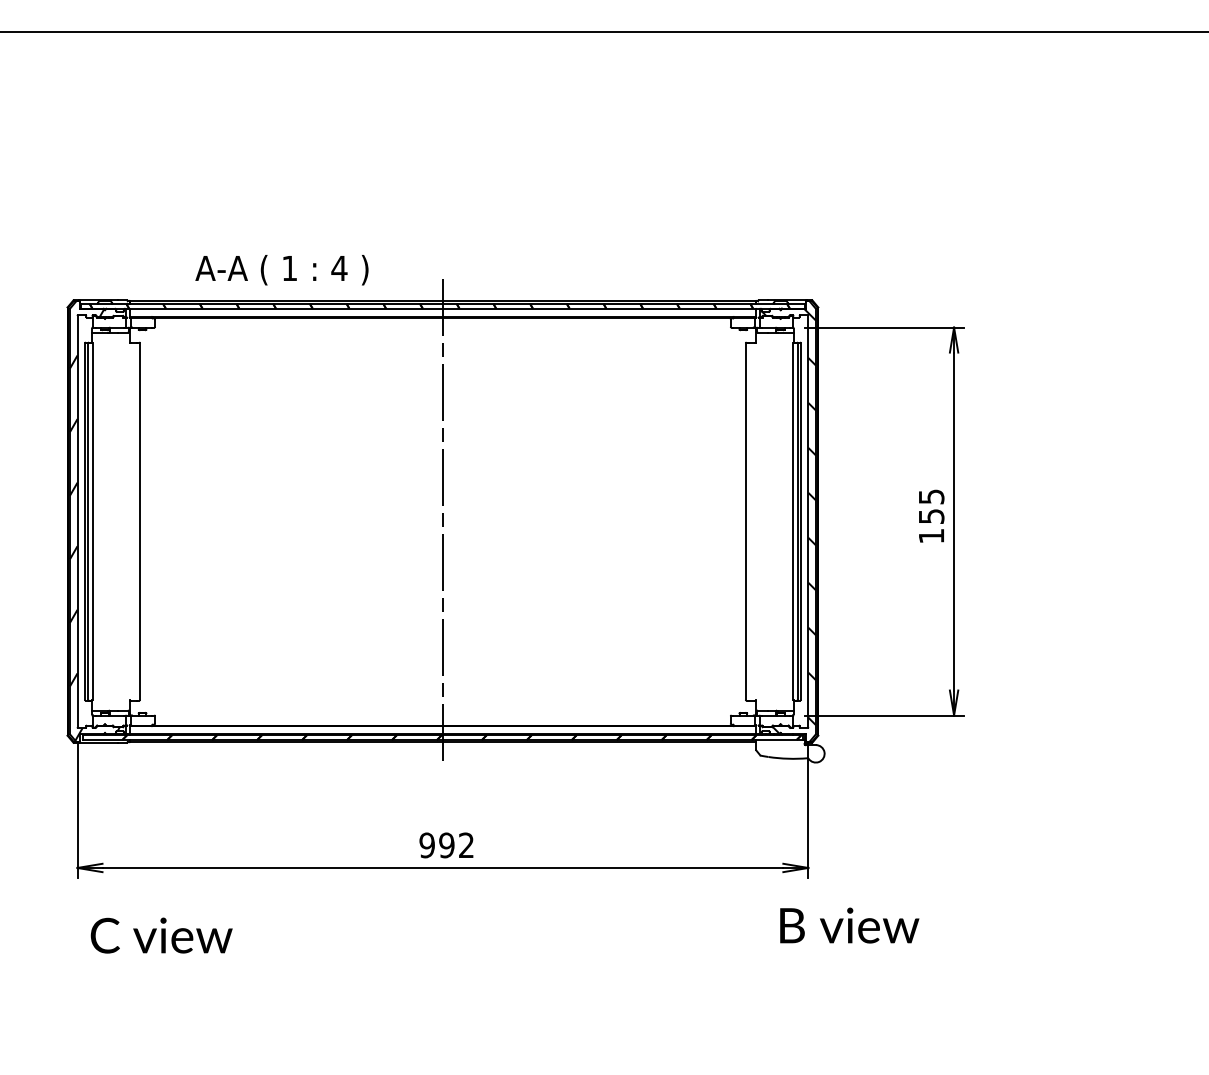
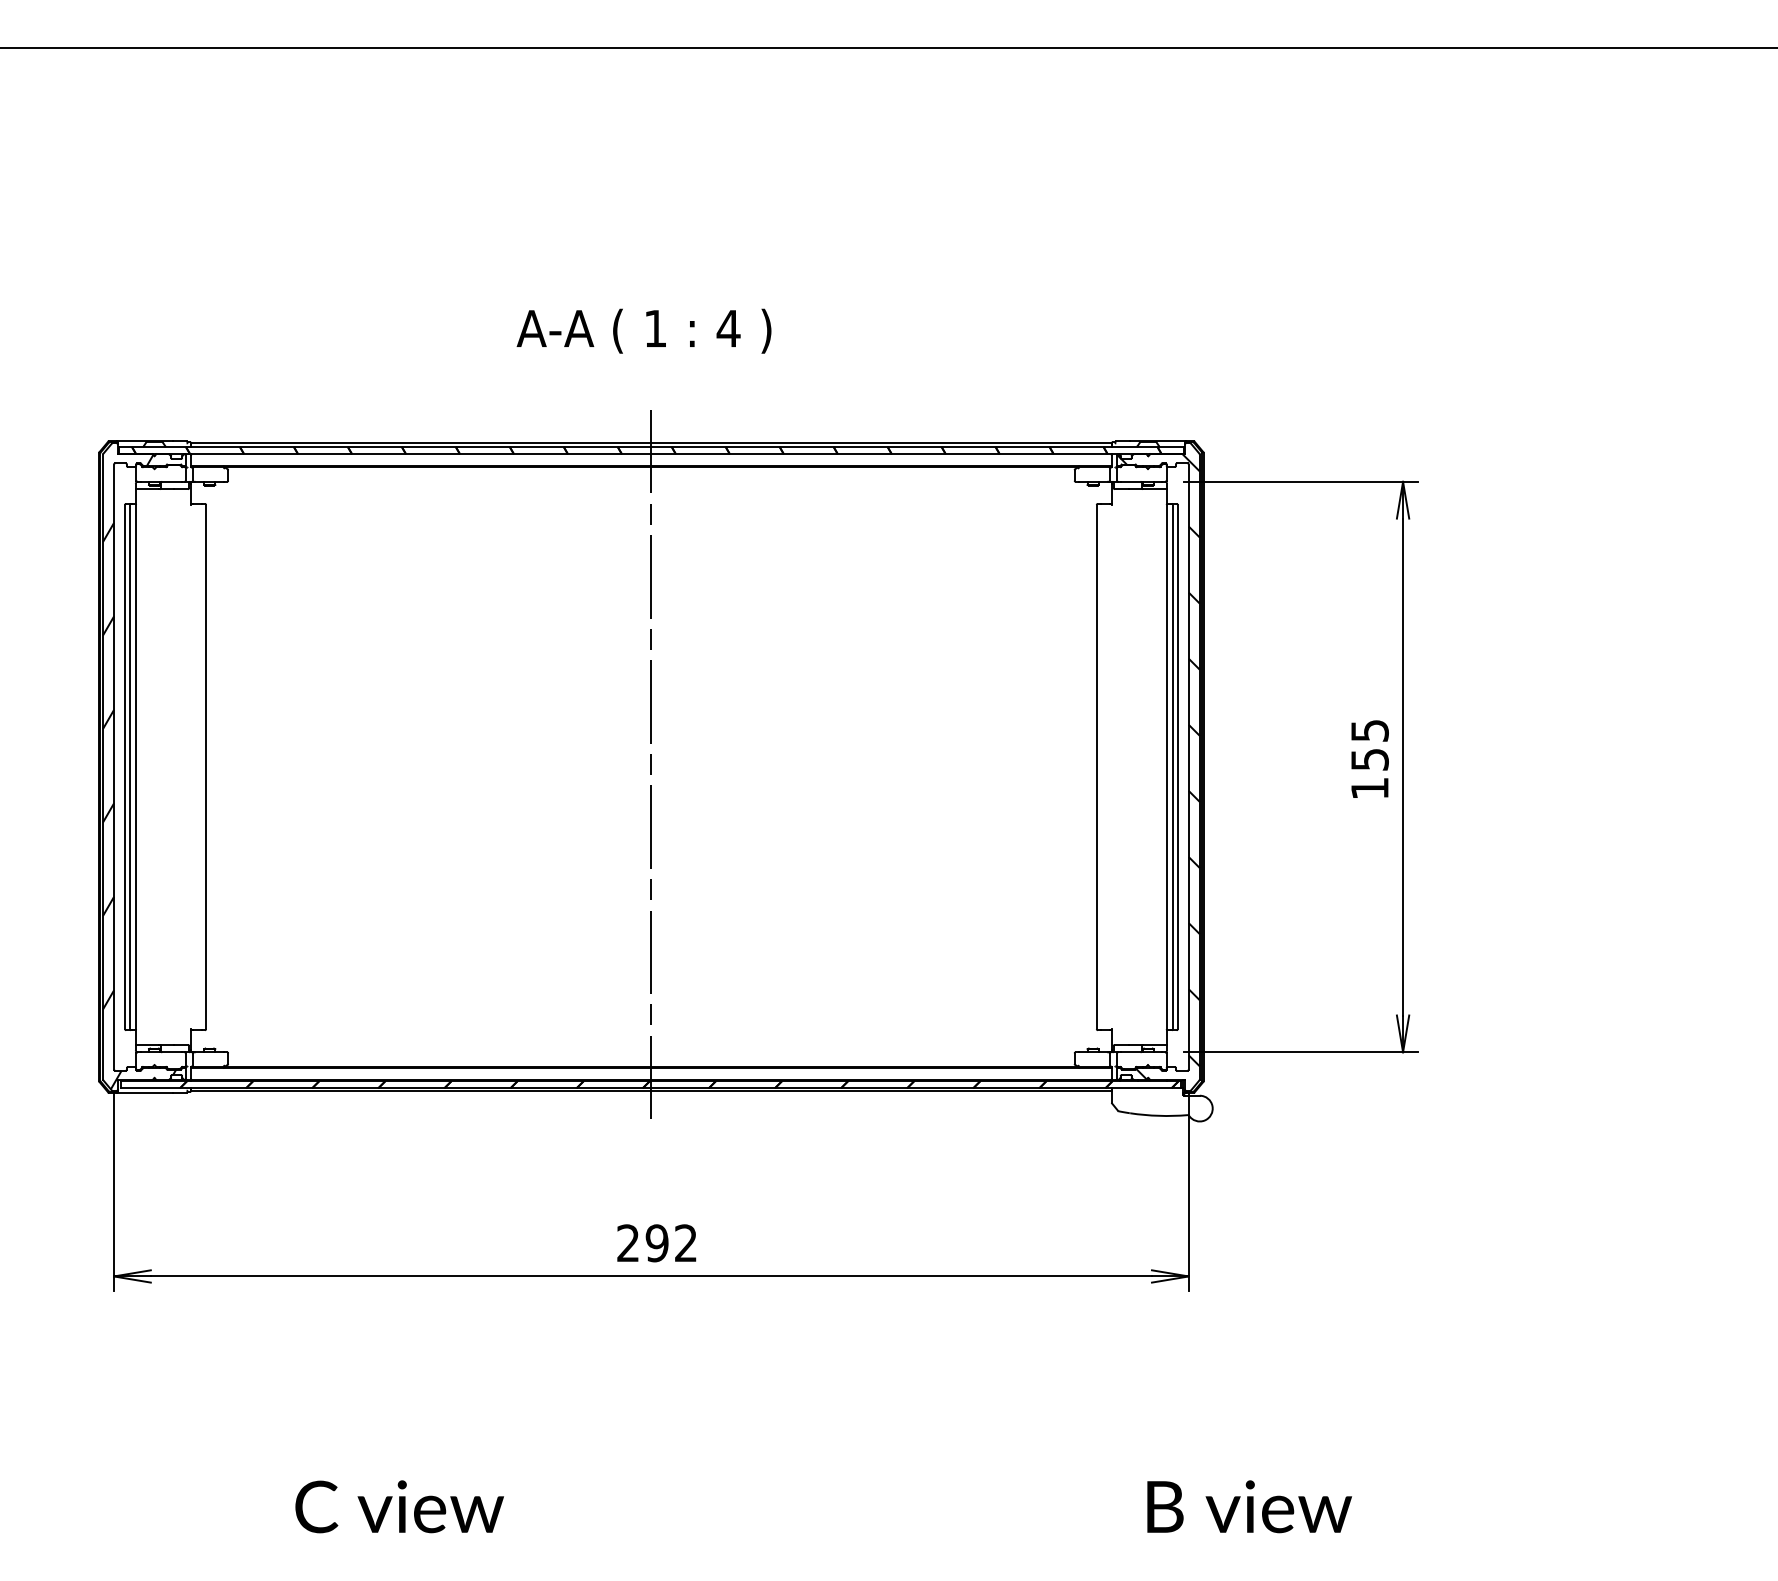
text: (281, 270) -> (643, 331), moved
text: (426, 845) -> (627, 1243), 992 -> 292
text: (849, 925) -> (1249, 1506), moved
text: (161, 935) -> (399, 1506), moved

